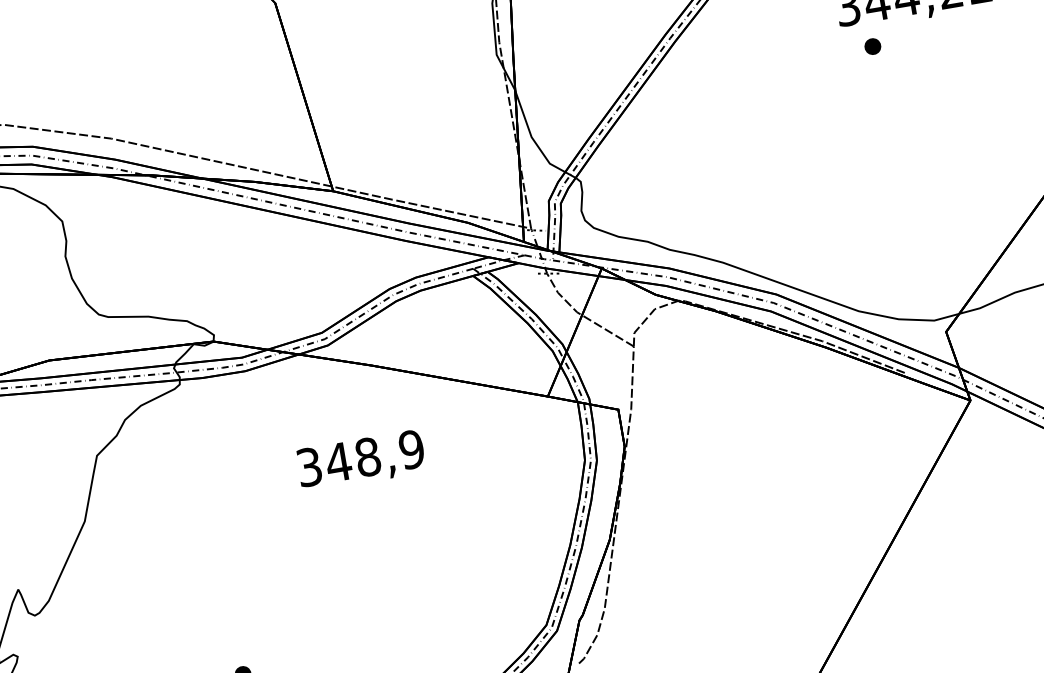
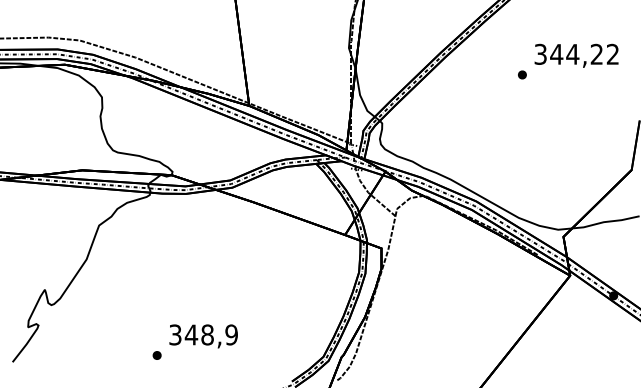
part: (872, 45) -> (522, 74), moved
text: (361, 461) -> (203, 336), moved

